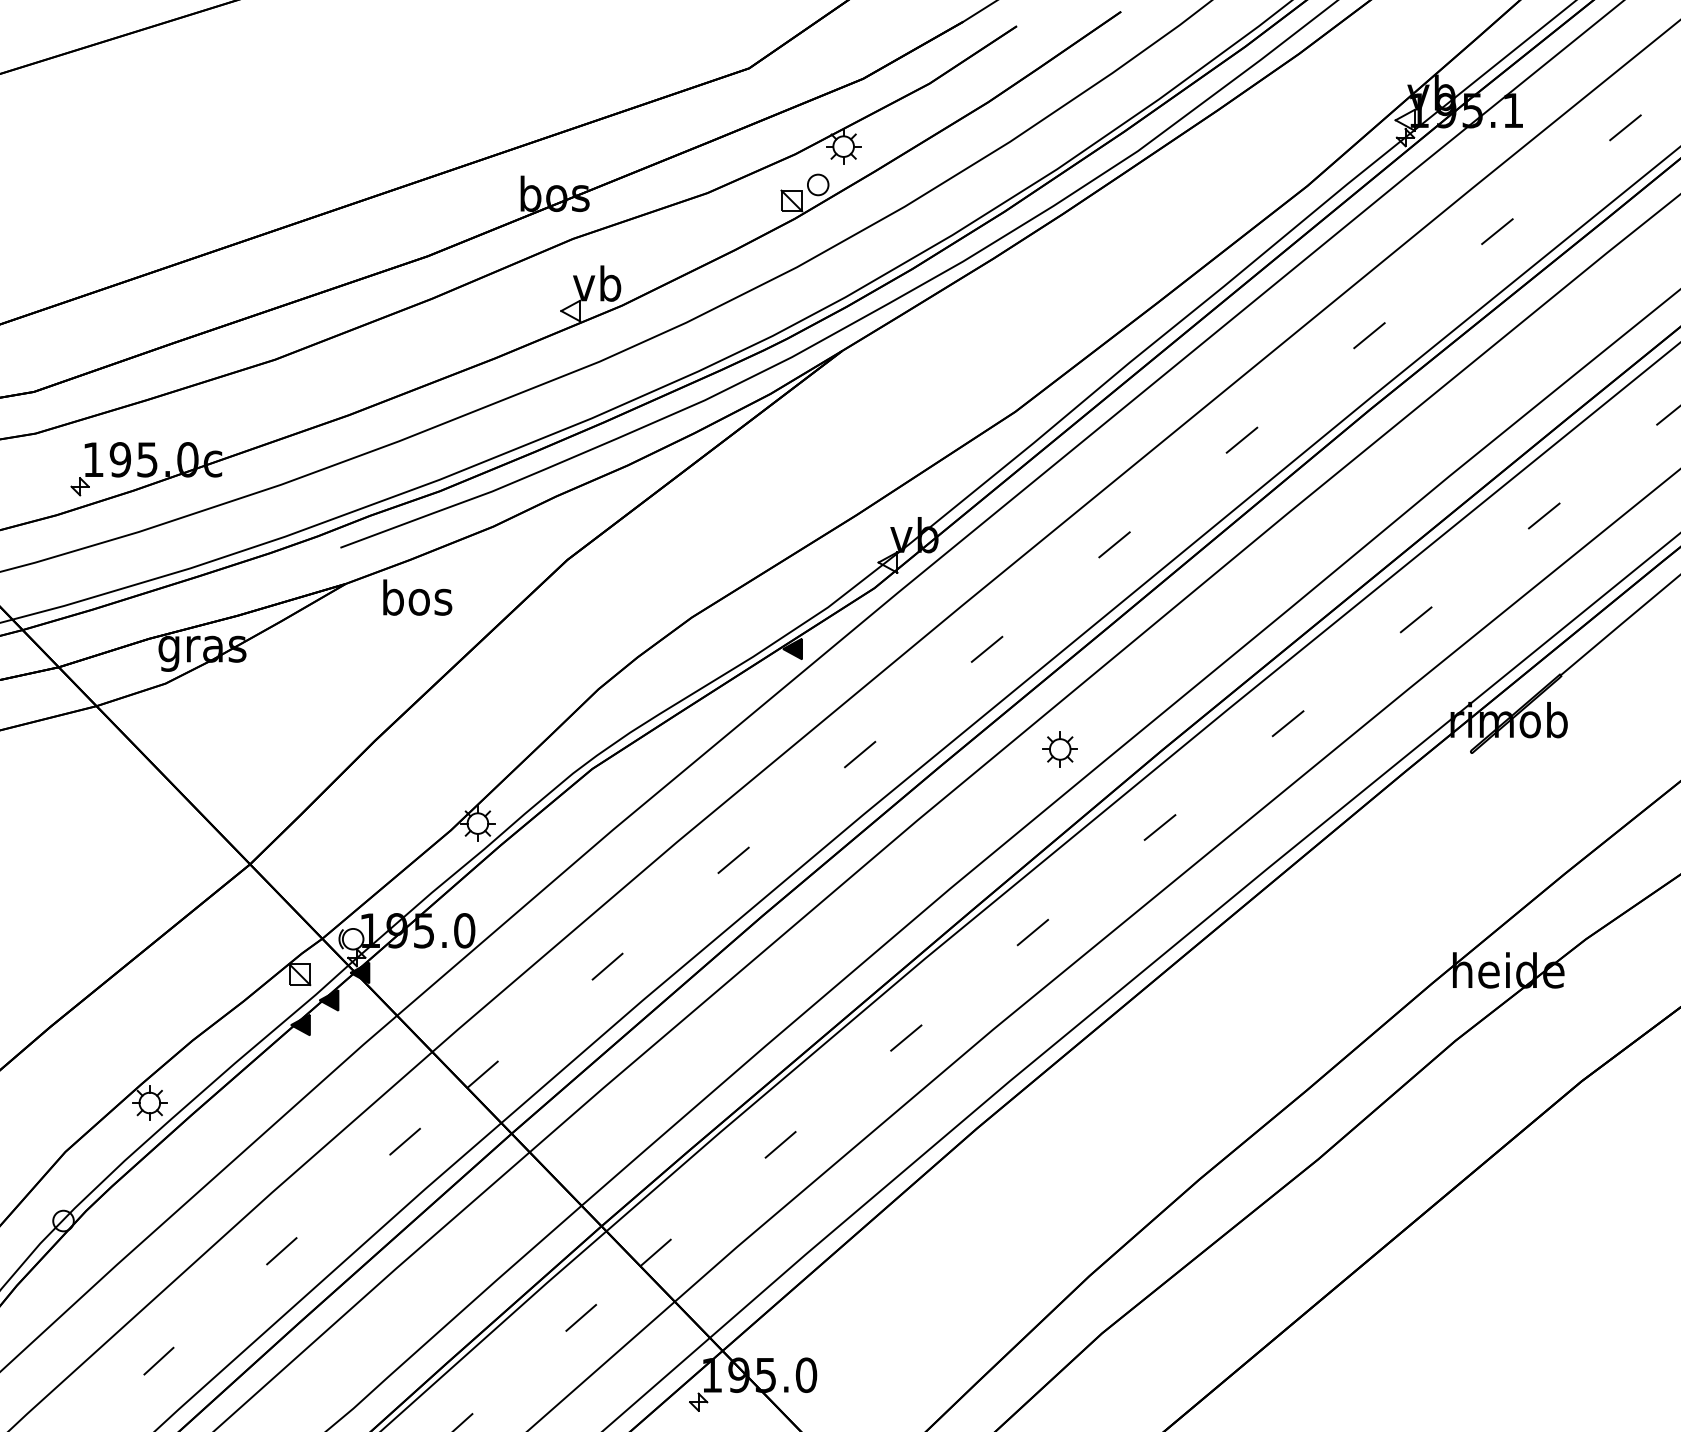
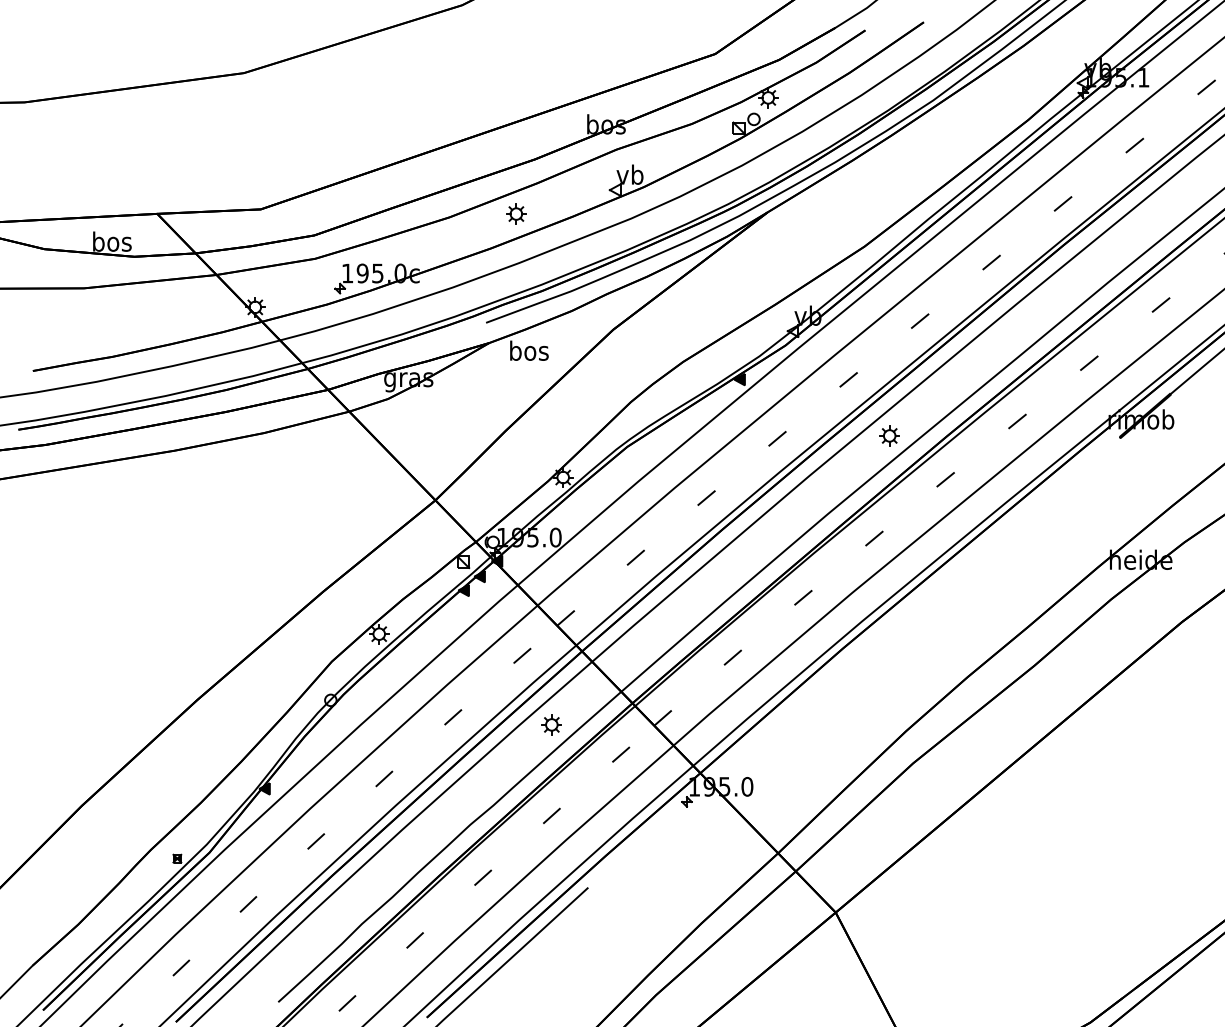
part: (394, 352) -> (516, 213), added
part: (457, 1264) -> (551, 724), added

